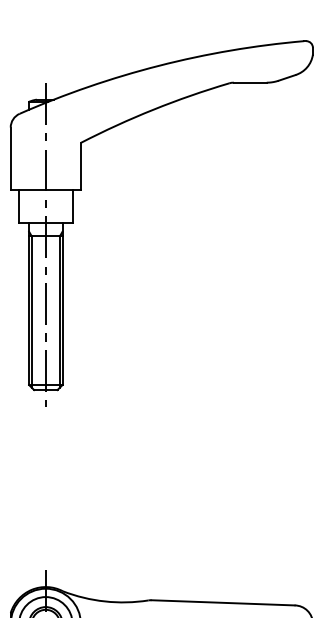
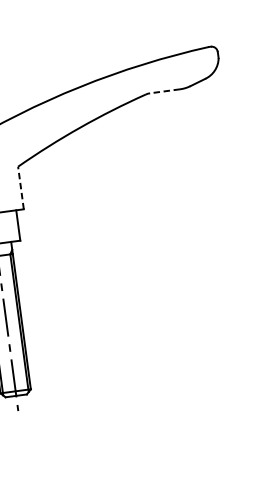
line: (249, 82) -> (164, 91), solid -> dashed
line: (80, 165) -> (20, 187), solid -> dashed

